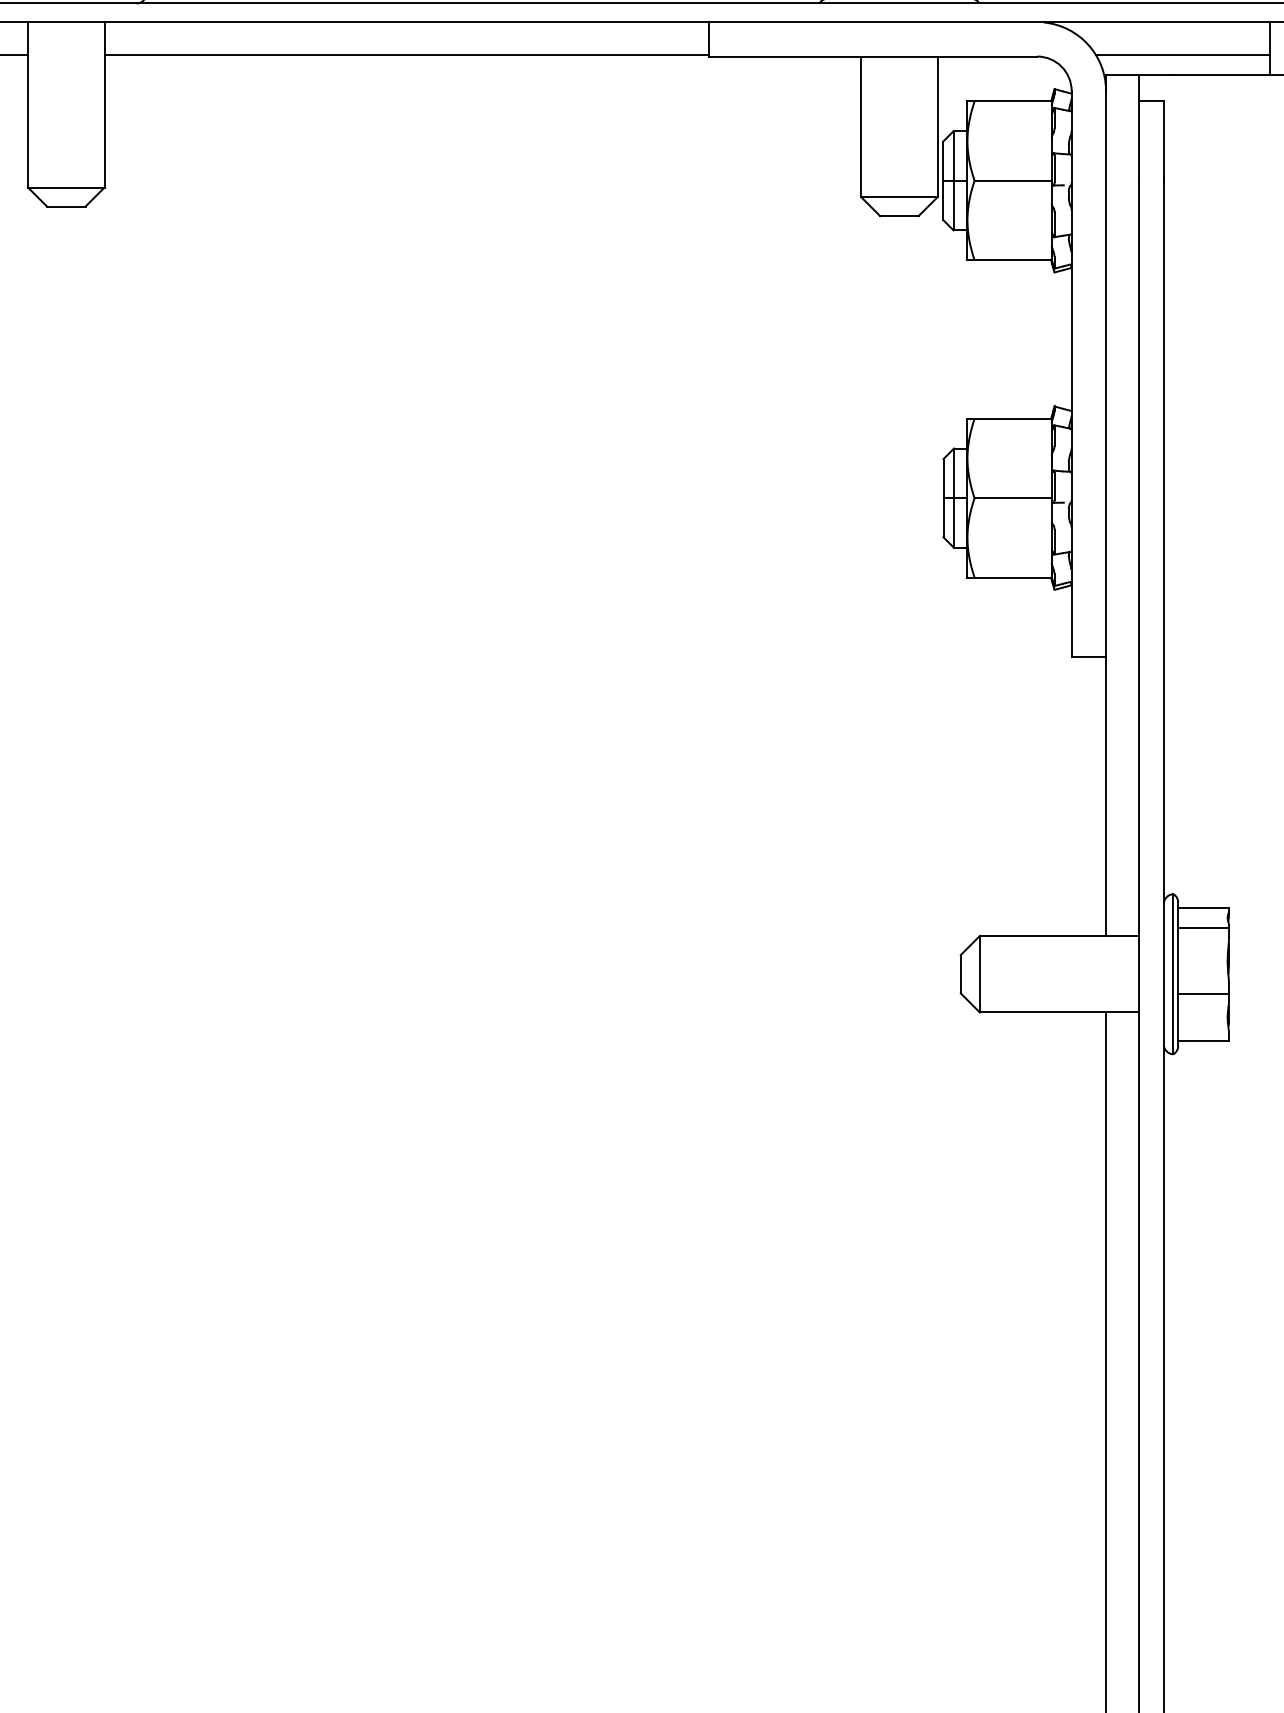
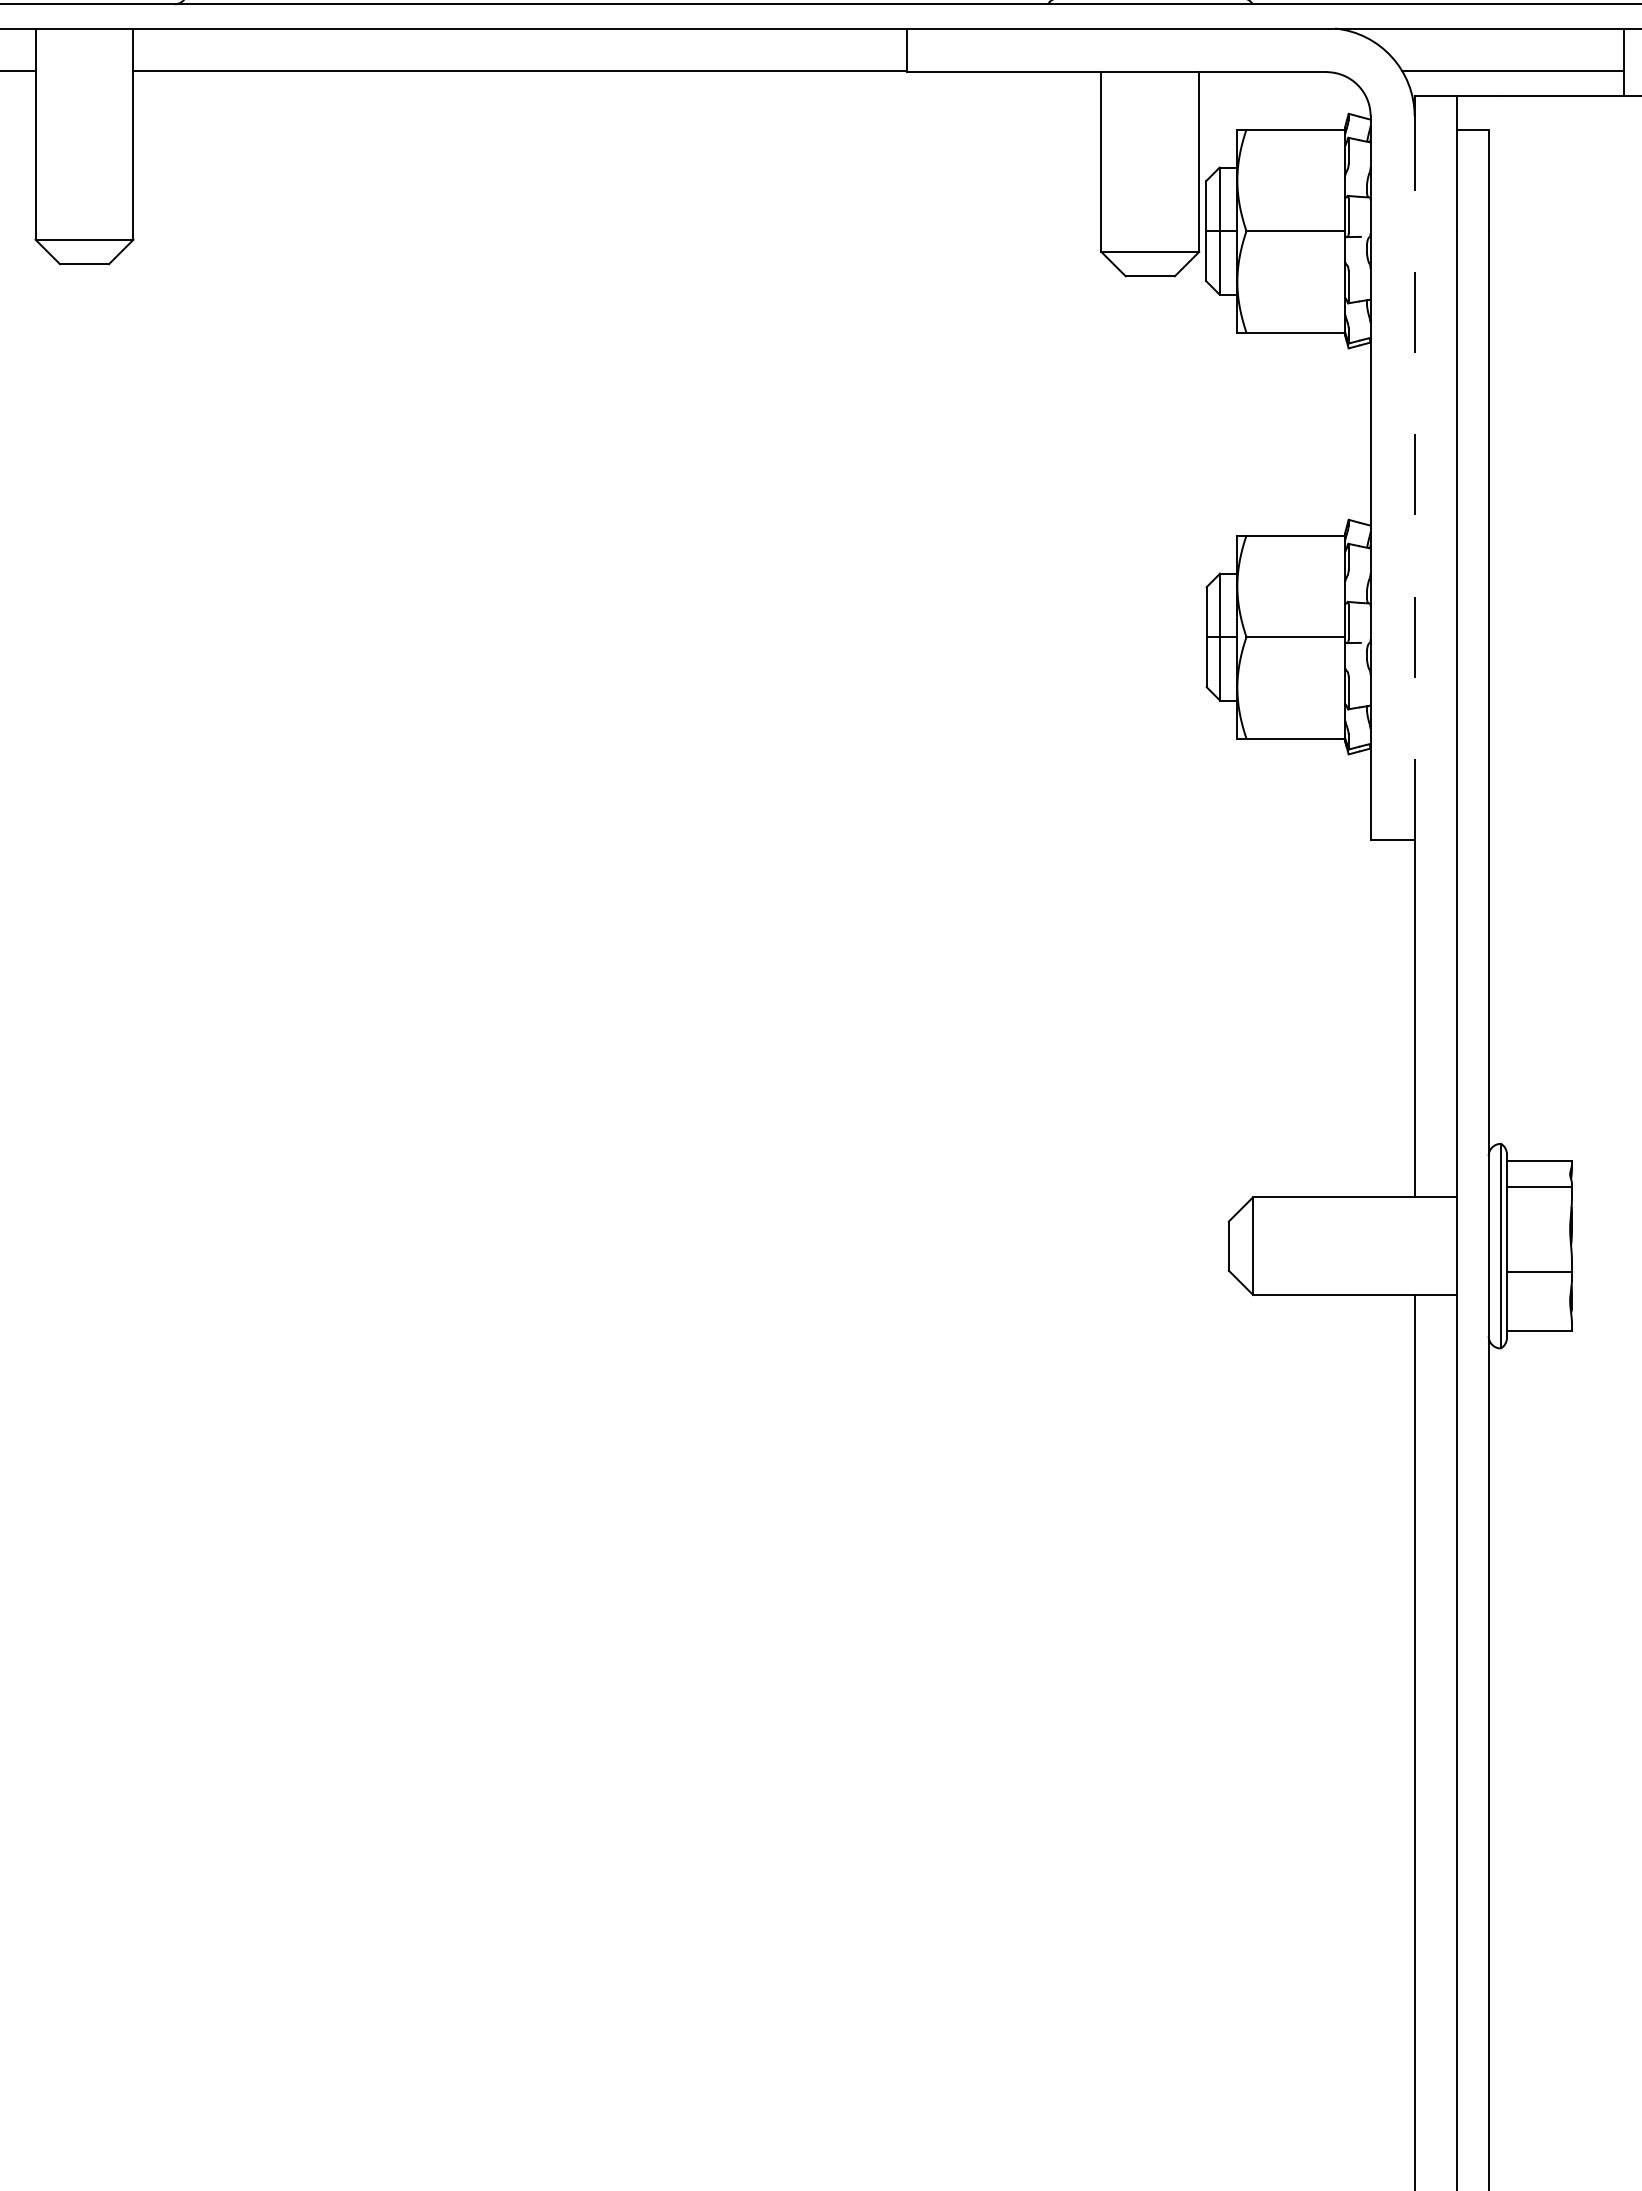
line: (1105, 374) -> (1414, 478), solid -> dashed

